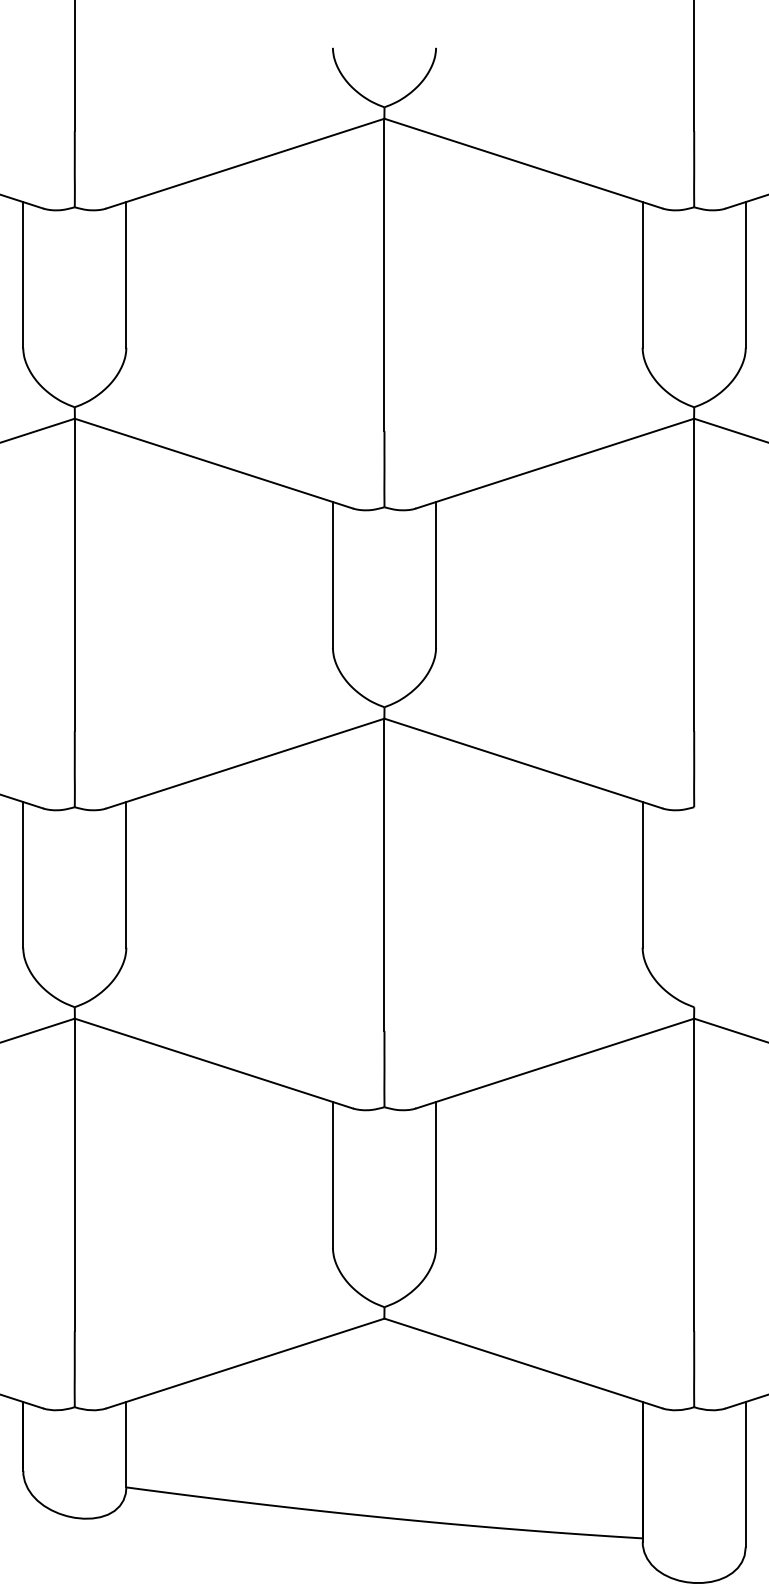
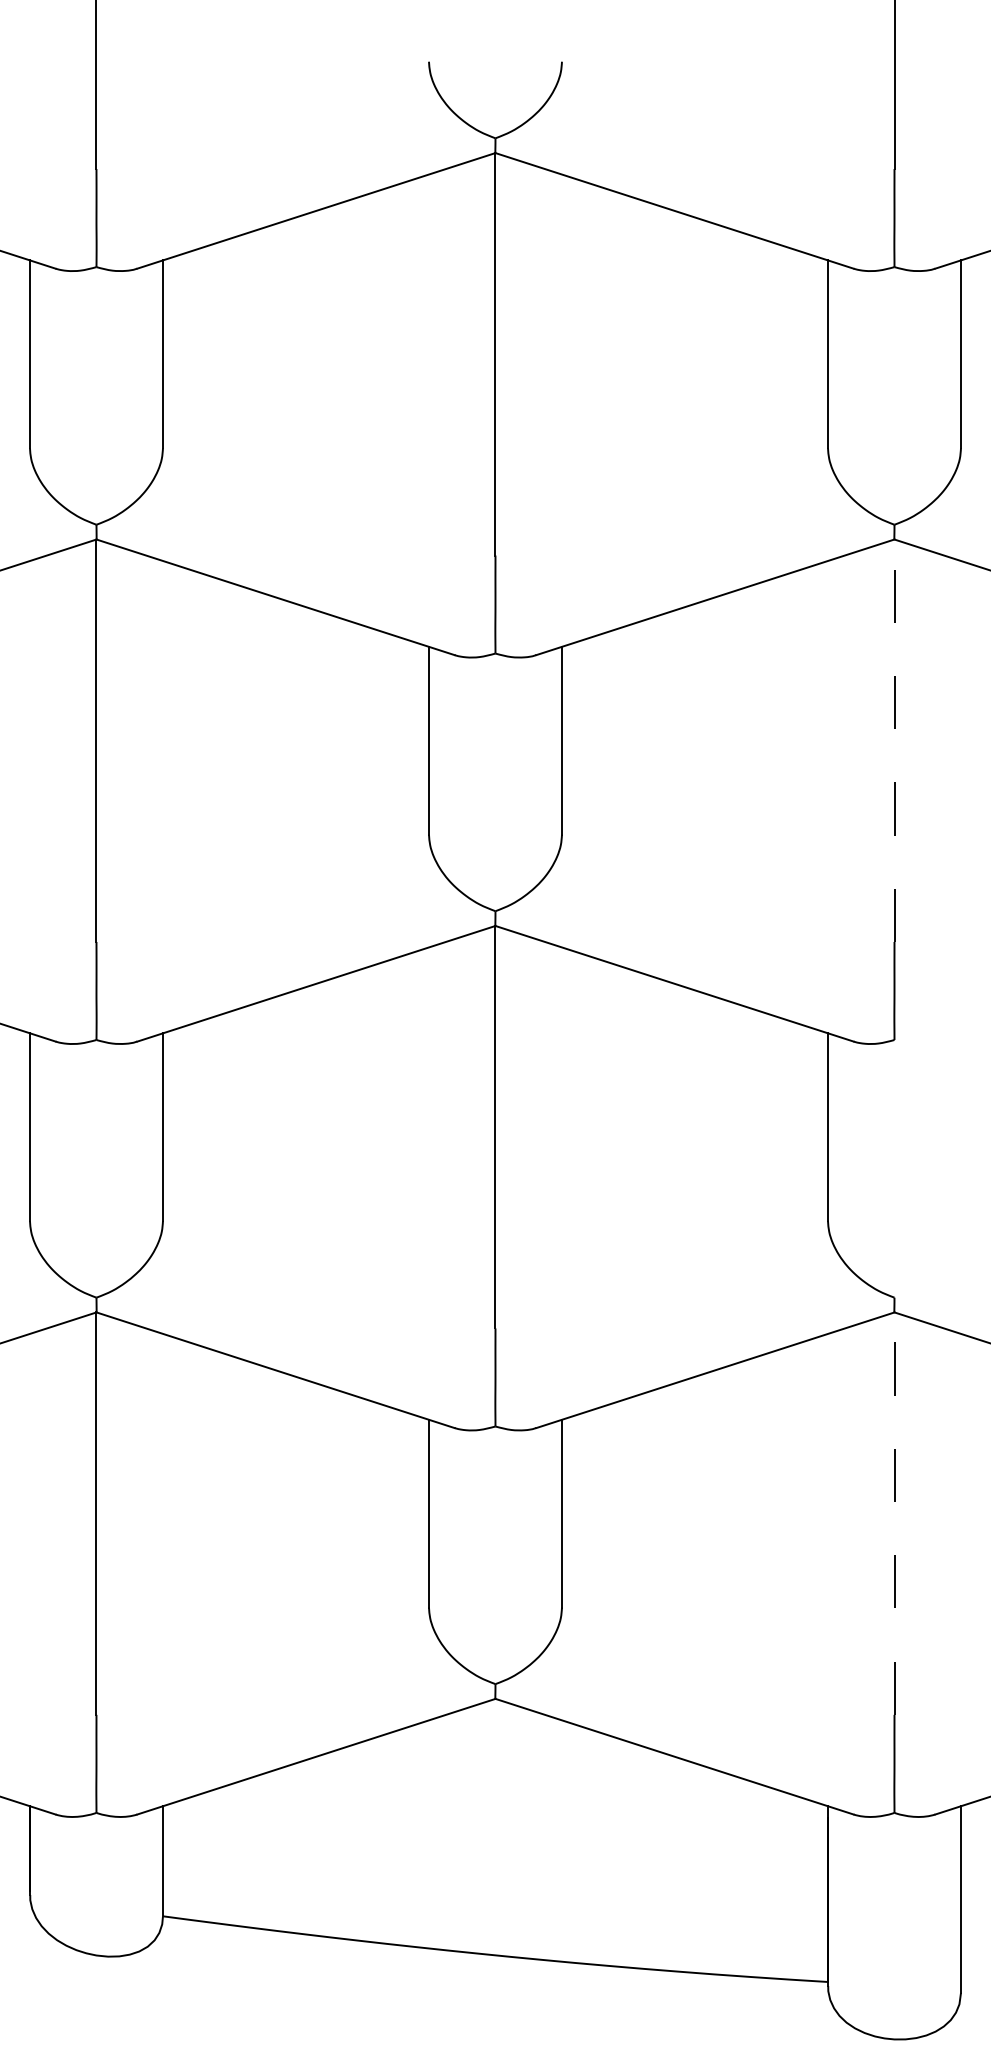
line: (694, 574) -> (894, 740), solid -> dashed
line: (694, 1174) -> (894, 1513), solid -> dashed

